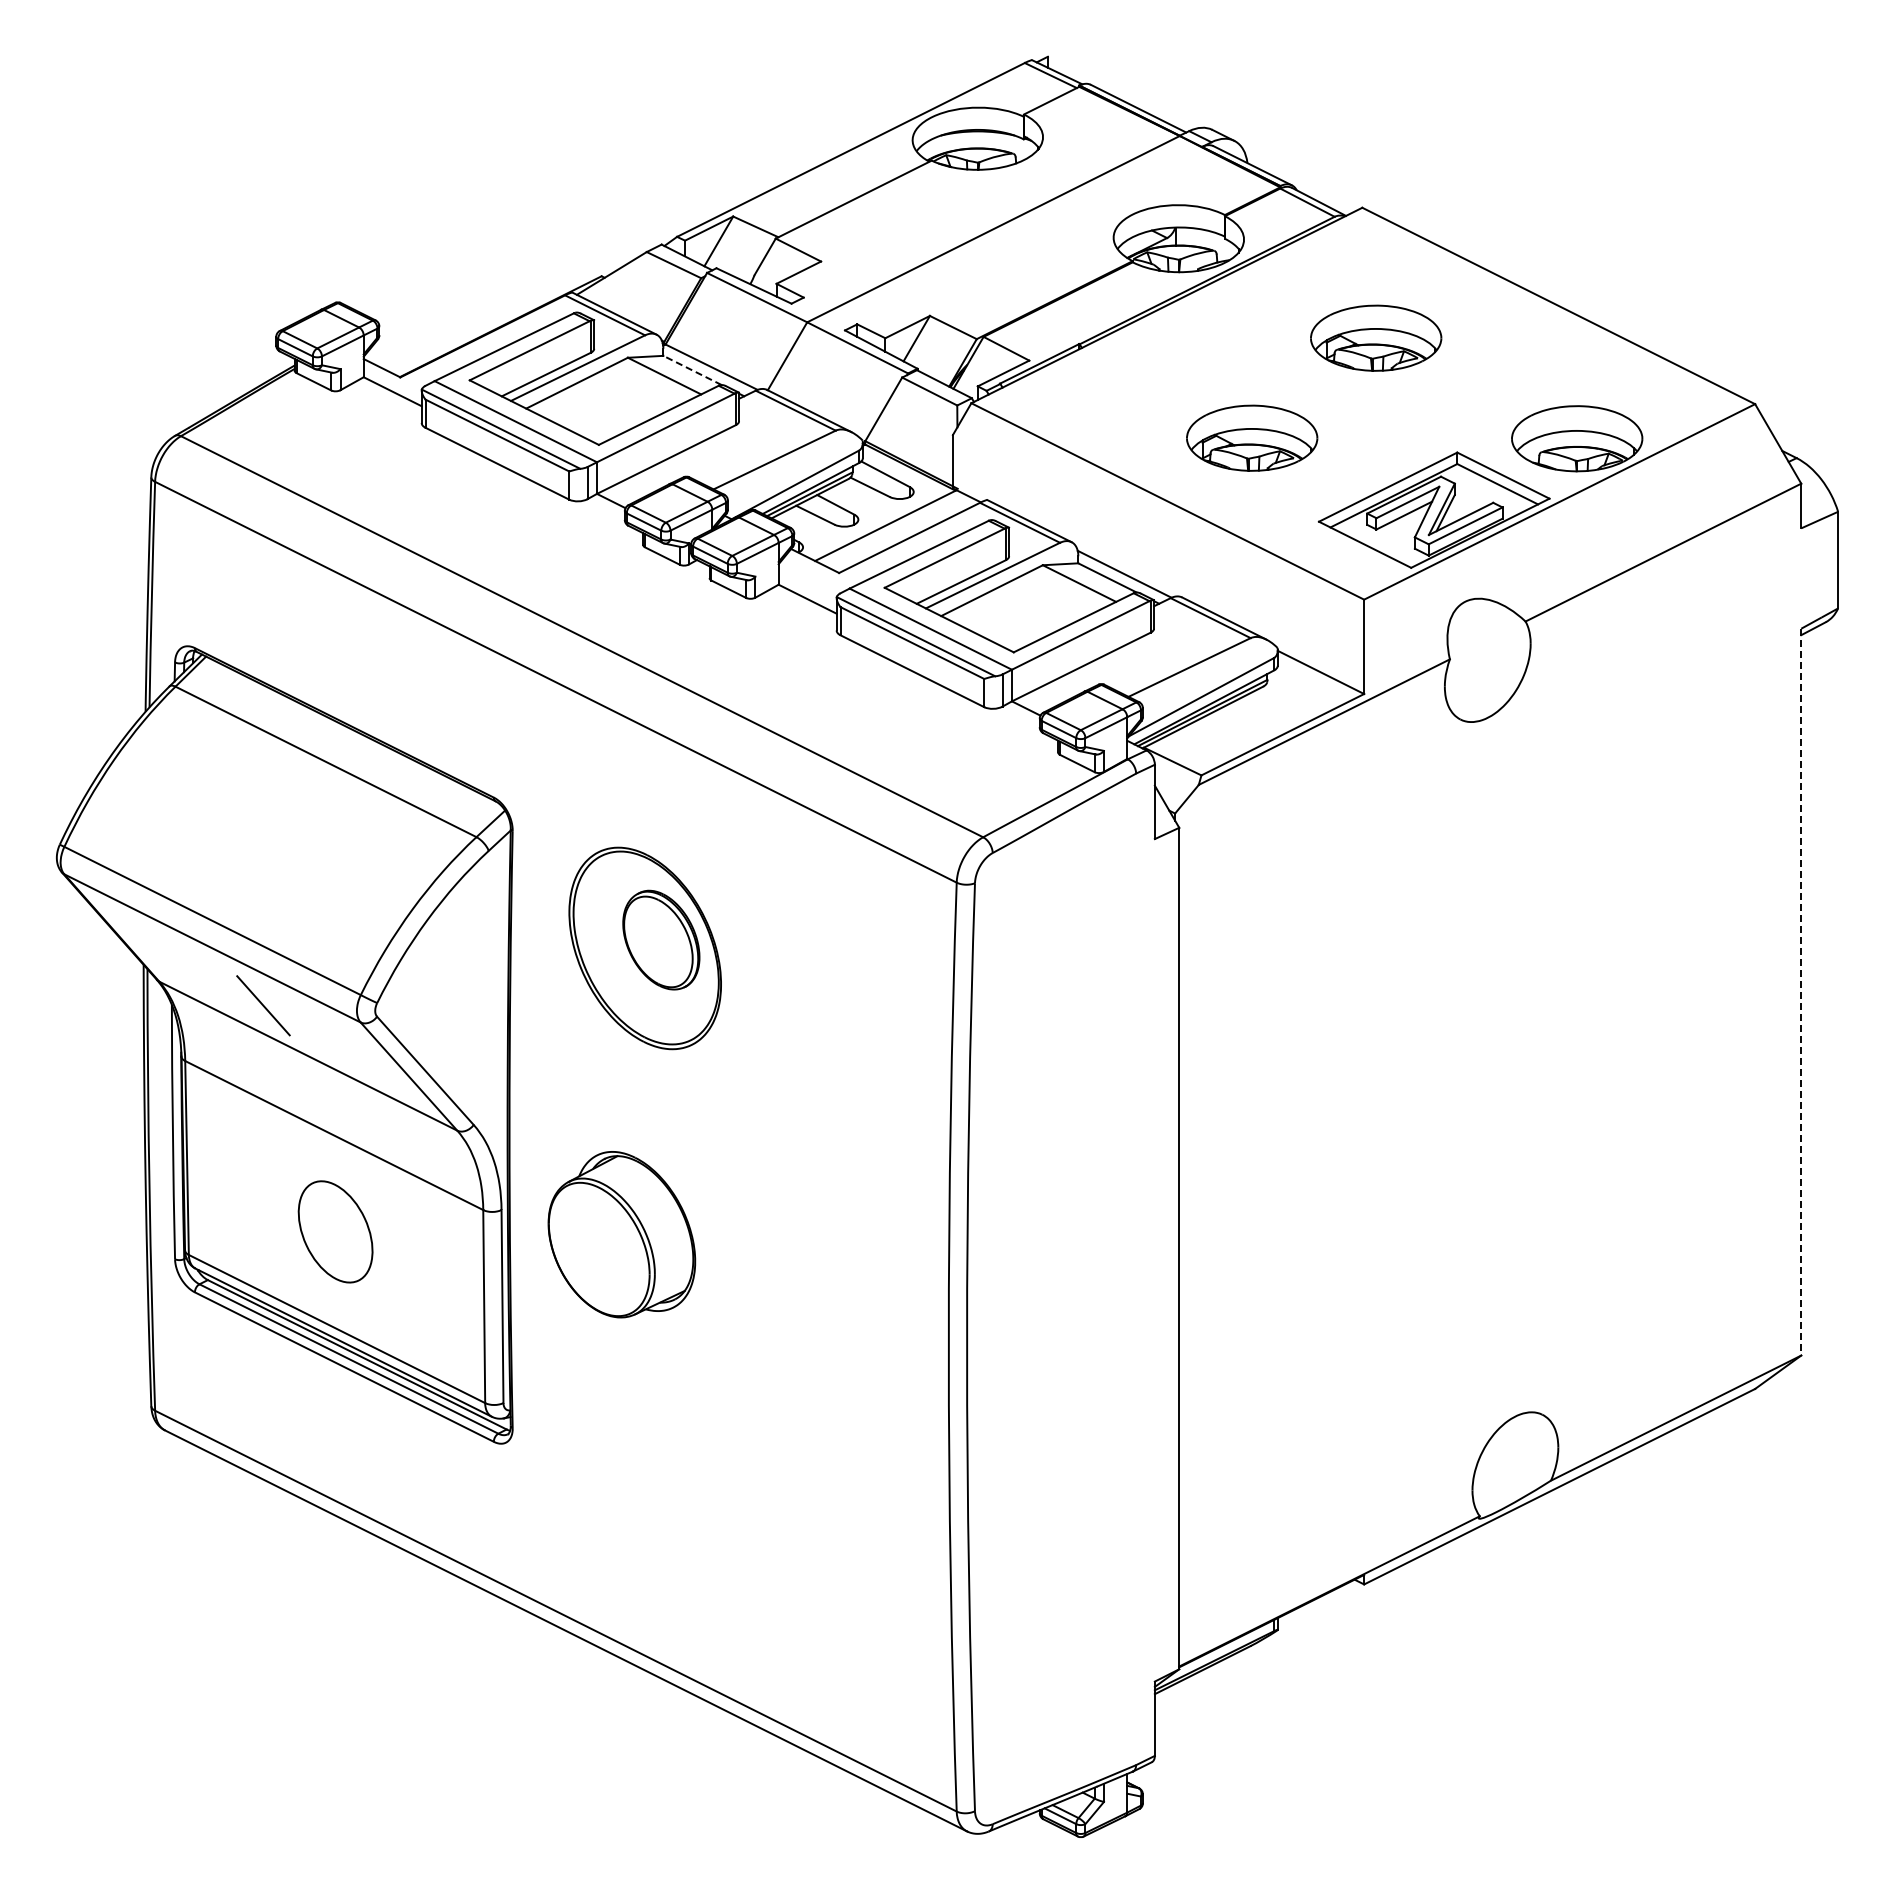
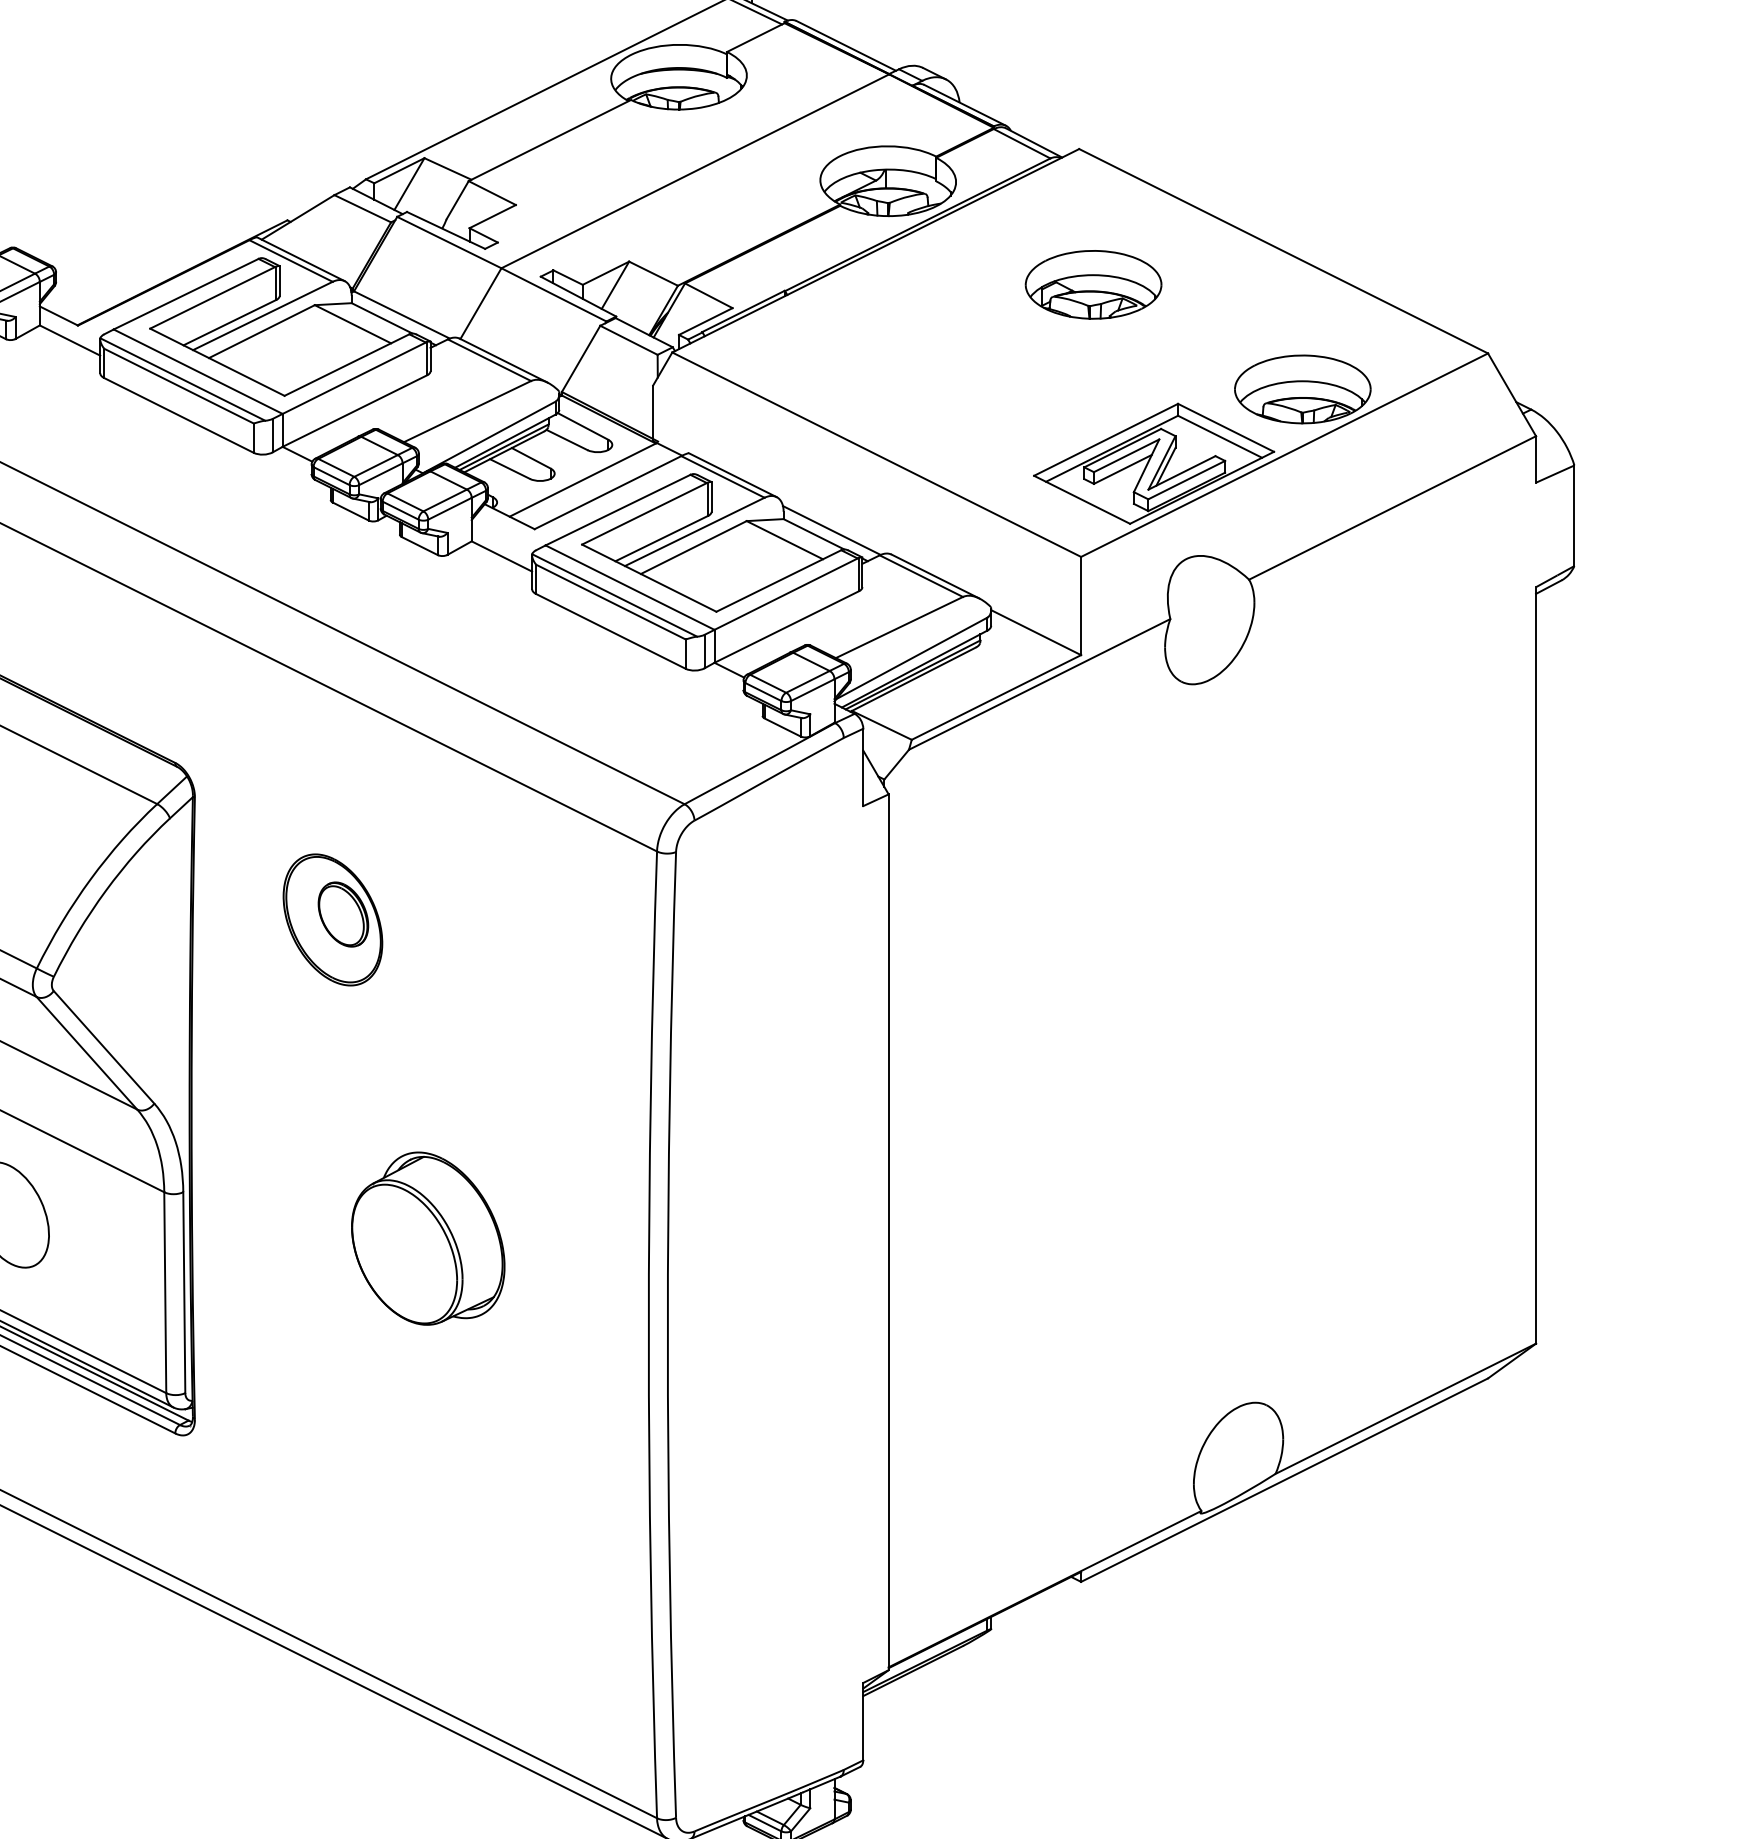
line: (692, 370) -> (382, 318), dashed -> solid
part: (1252, 437) -> (964, 388), removed
part: (645, 948) -> (333, 919), size x0.62
line: (1801, 992) -> (1536, 965), dashed -> solid
part: (621, 1234) -> (427, 1238), moved

